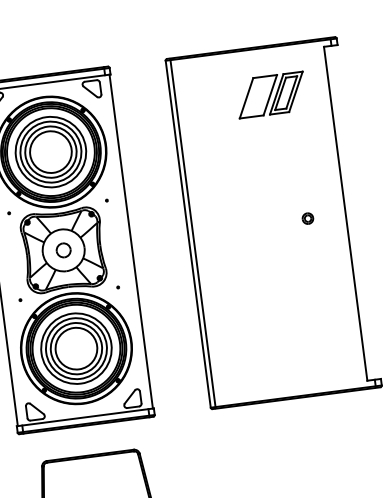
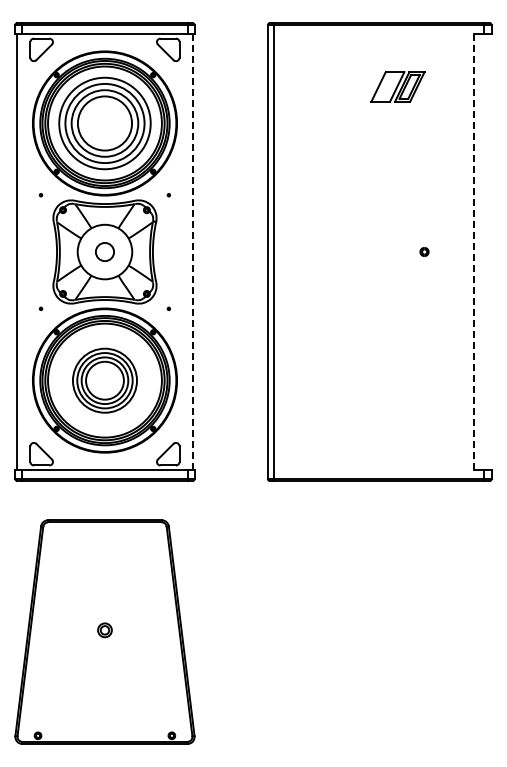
part: (270, 94) -> (397, 86), size x0.6
line: (345, 214) -> (473, 252), solid -> dashed
part: (307, 218) -> (424, 251), size x0.6
line: (131, 241) -> (193, 252), solid -> dashed
part: (76, 348) -> (104, 380), size x0.7

